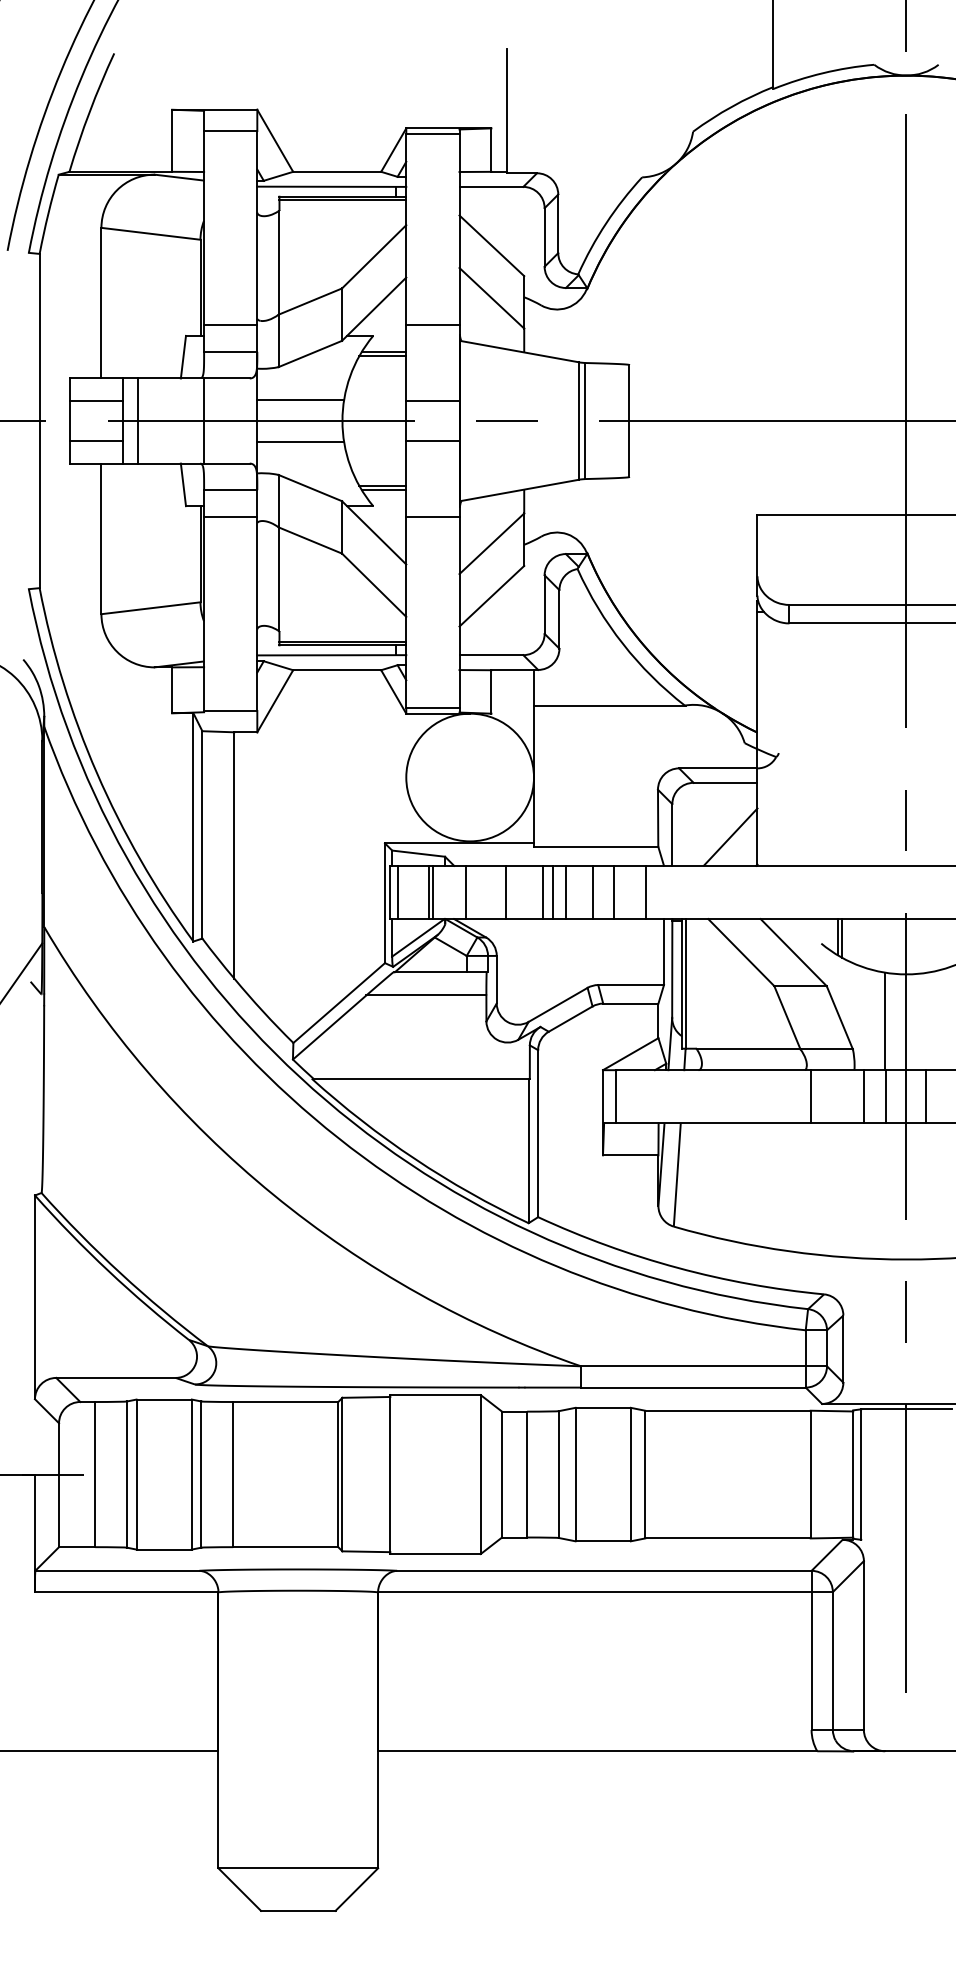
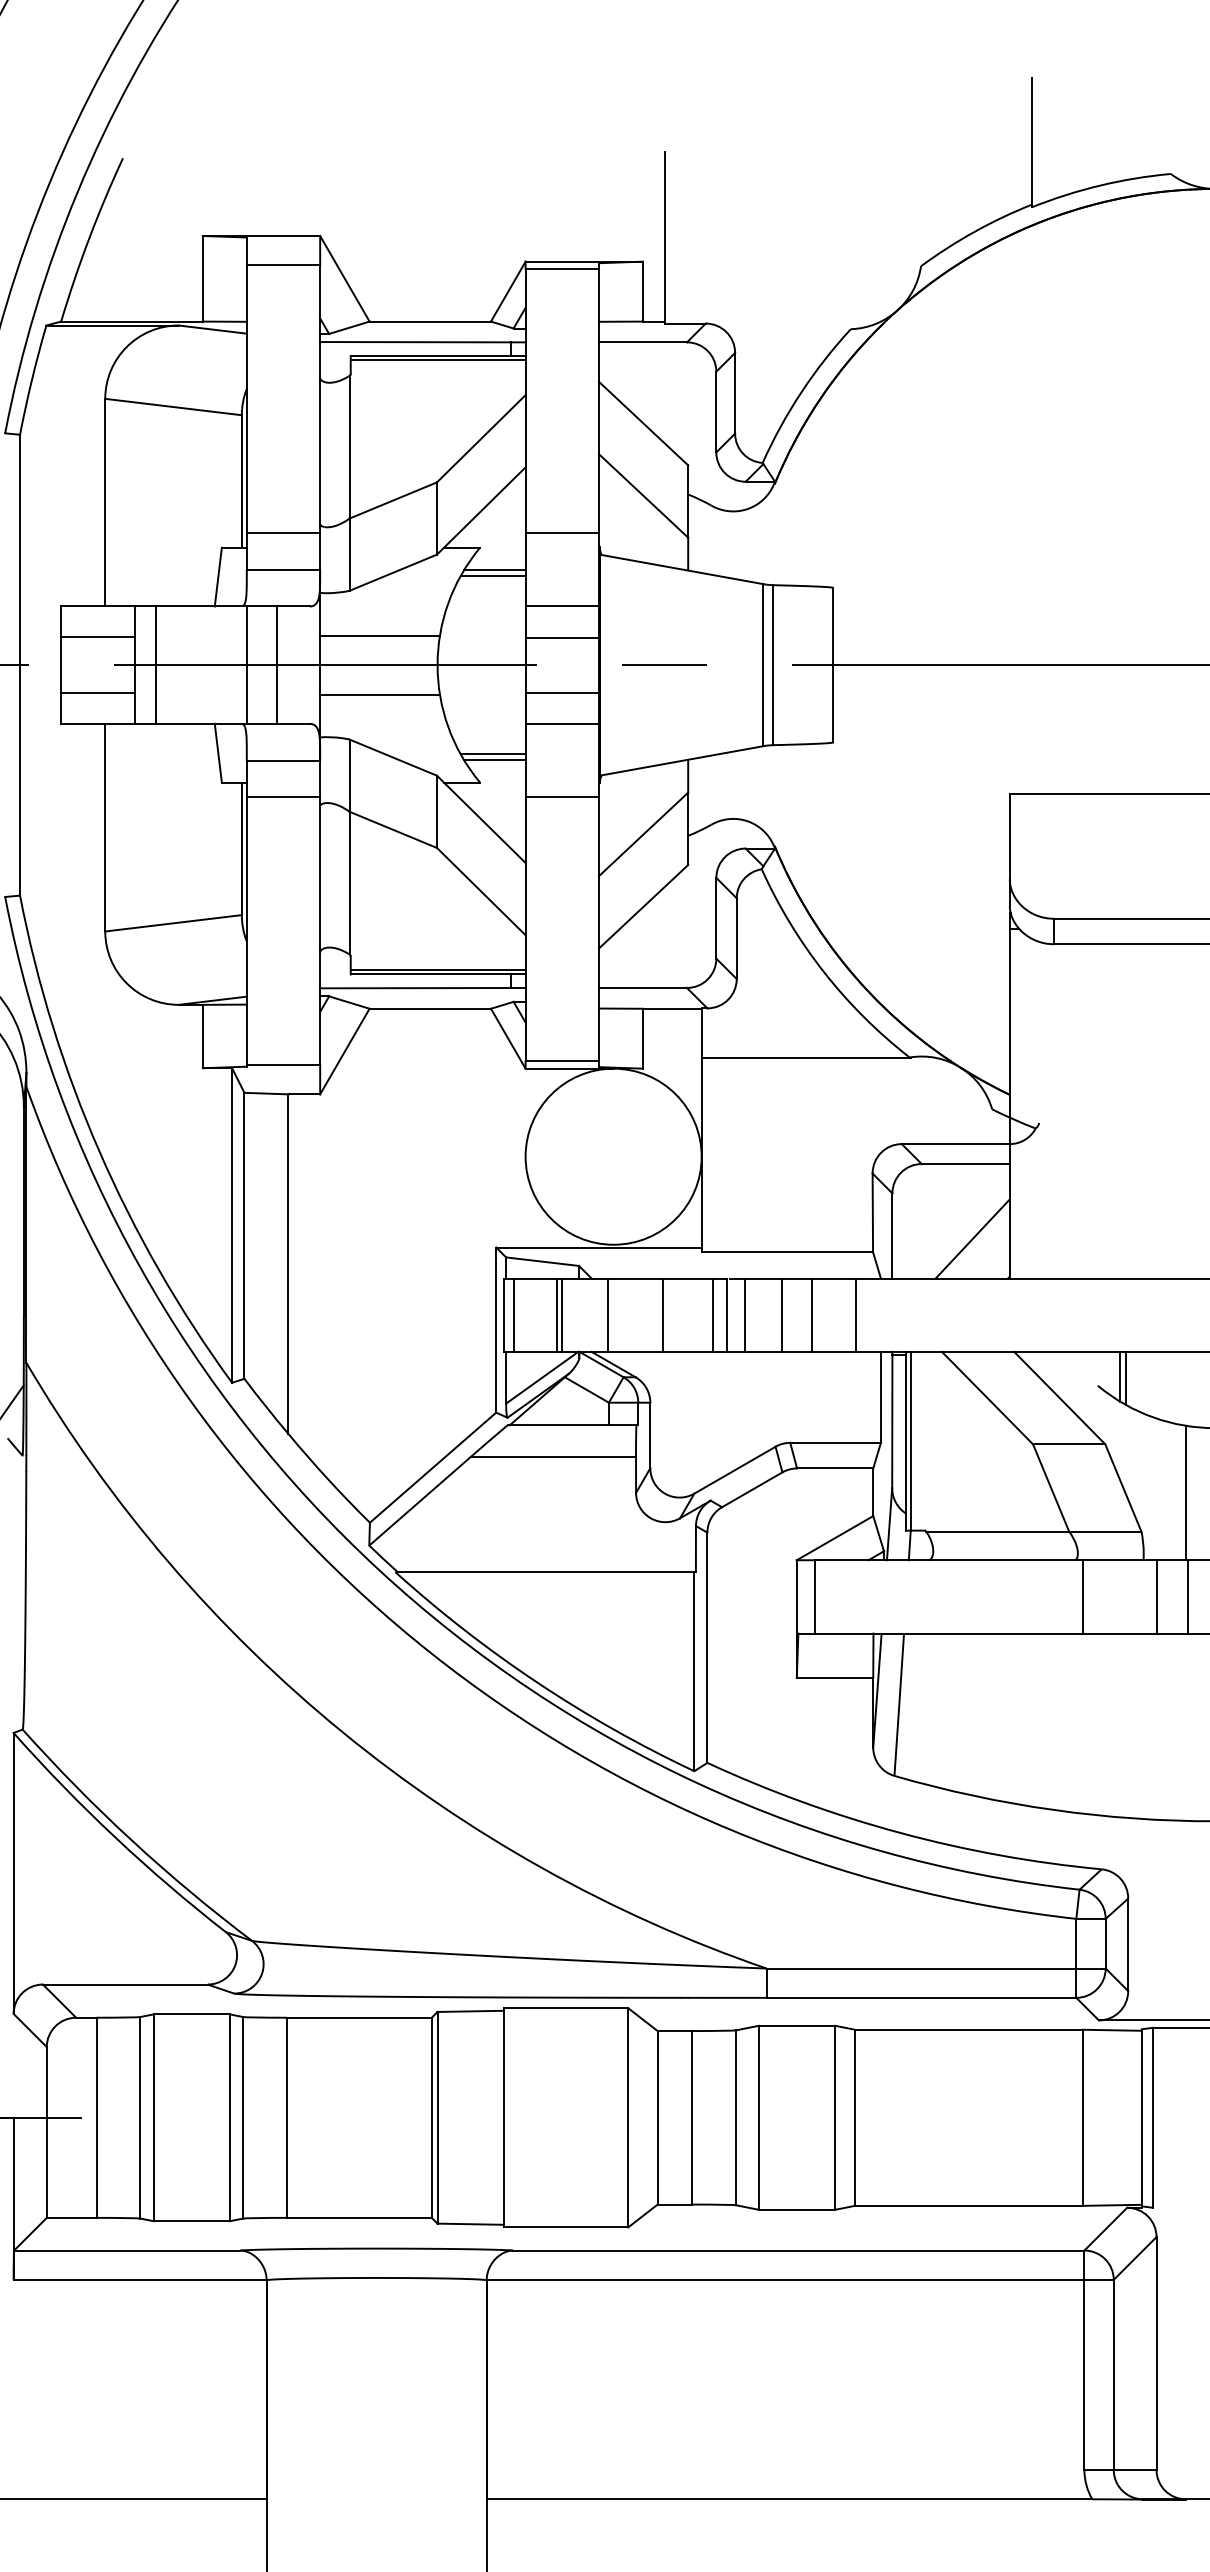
line: (432, 378) -> (561, 606), added
line: (226, 420) -> (277, 664), added
line: (432, 463) -> (561, 723), added

